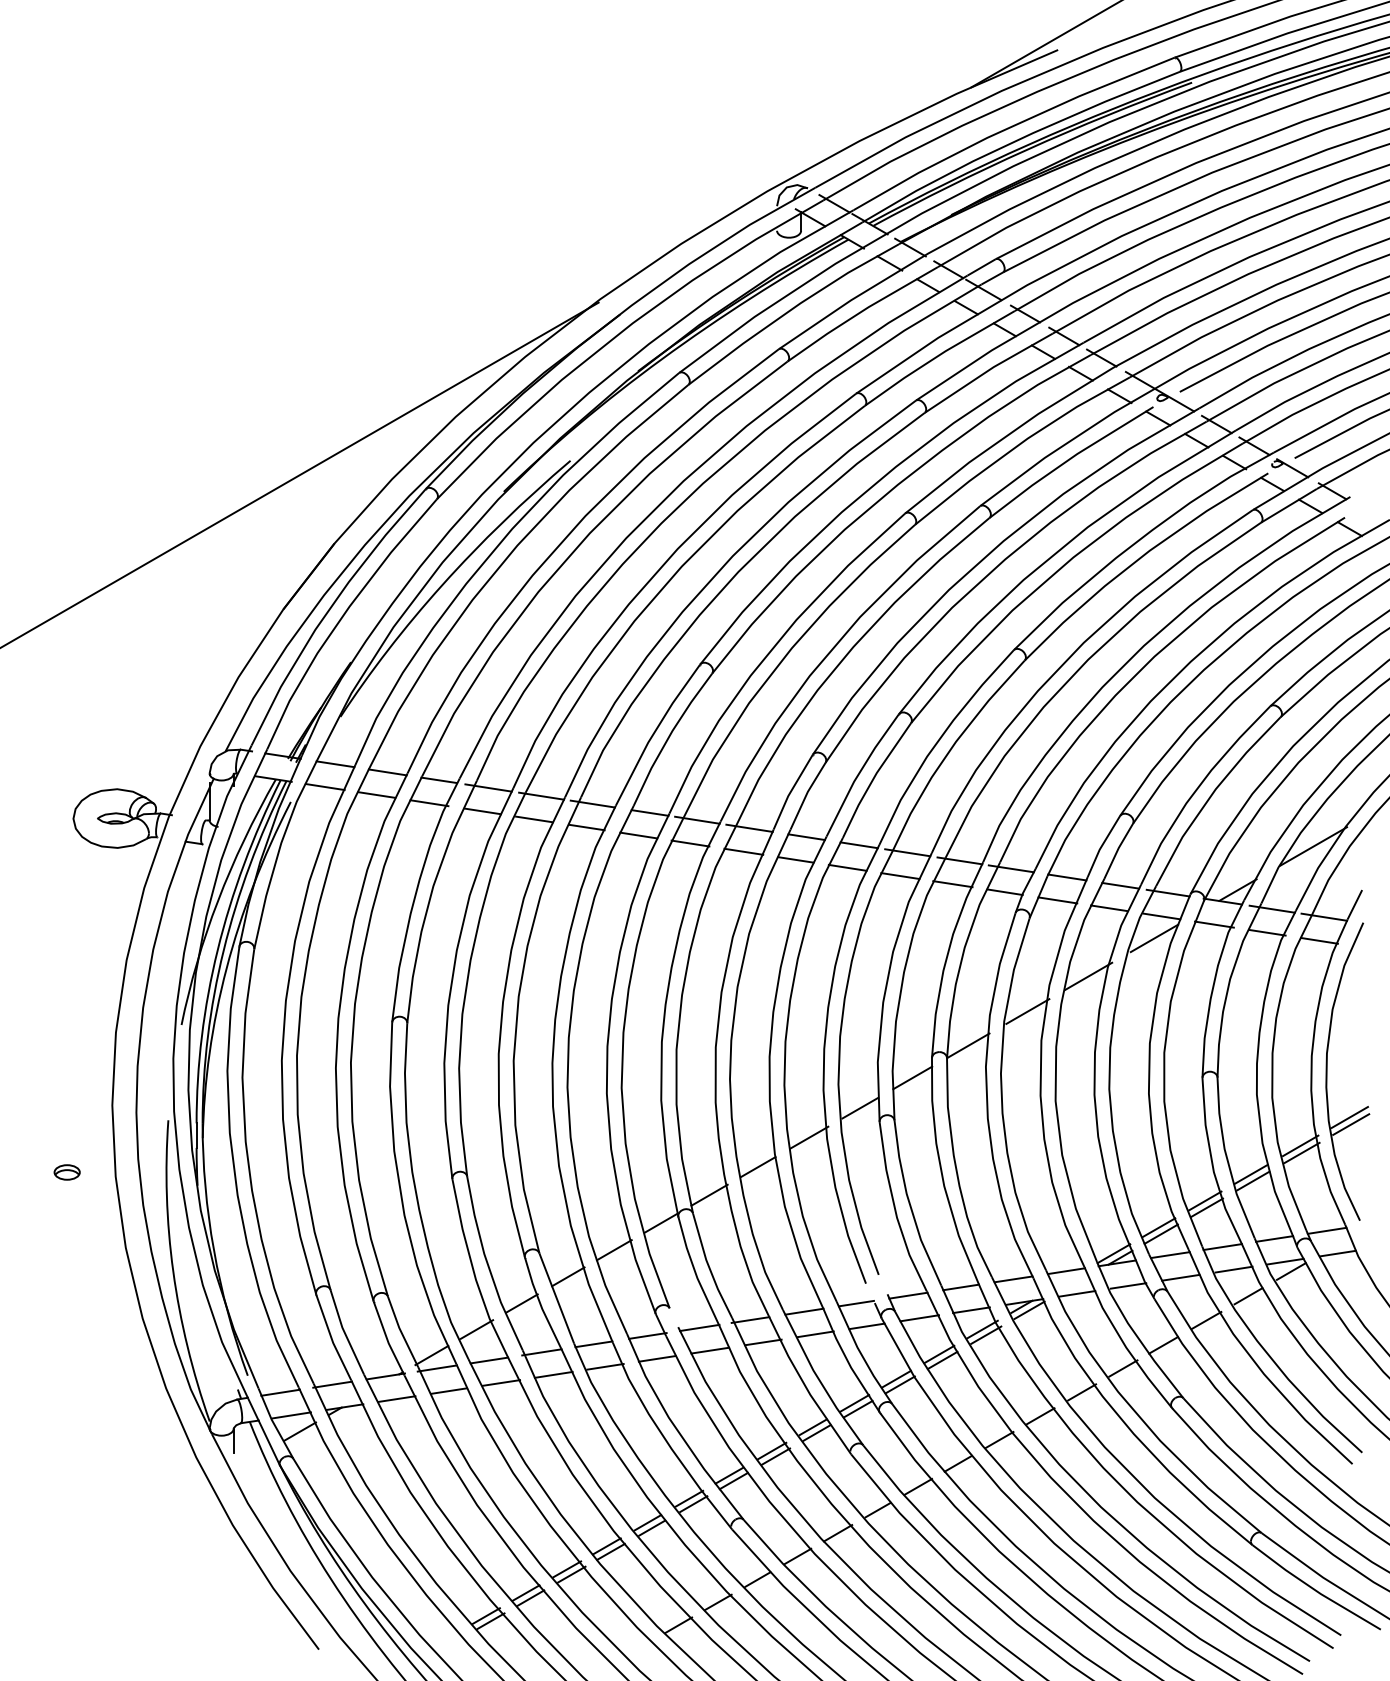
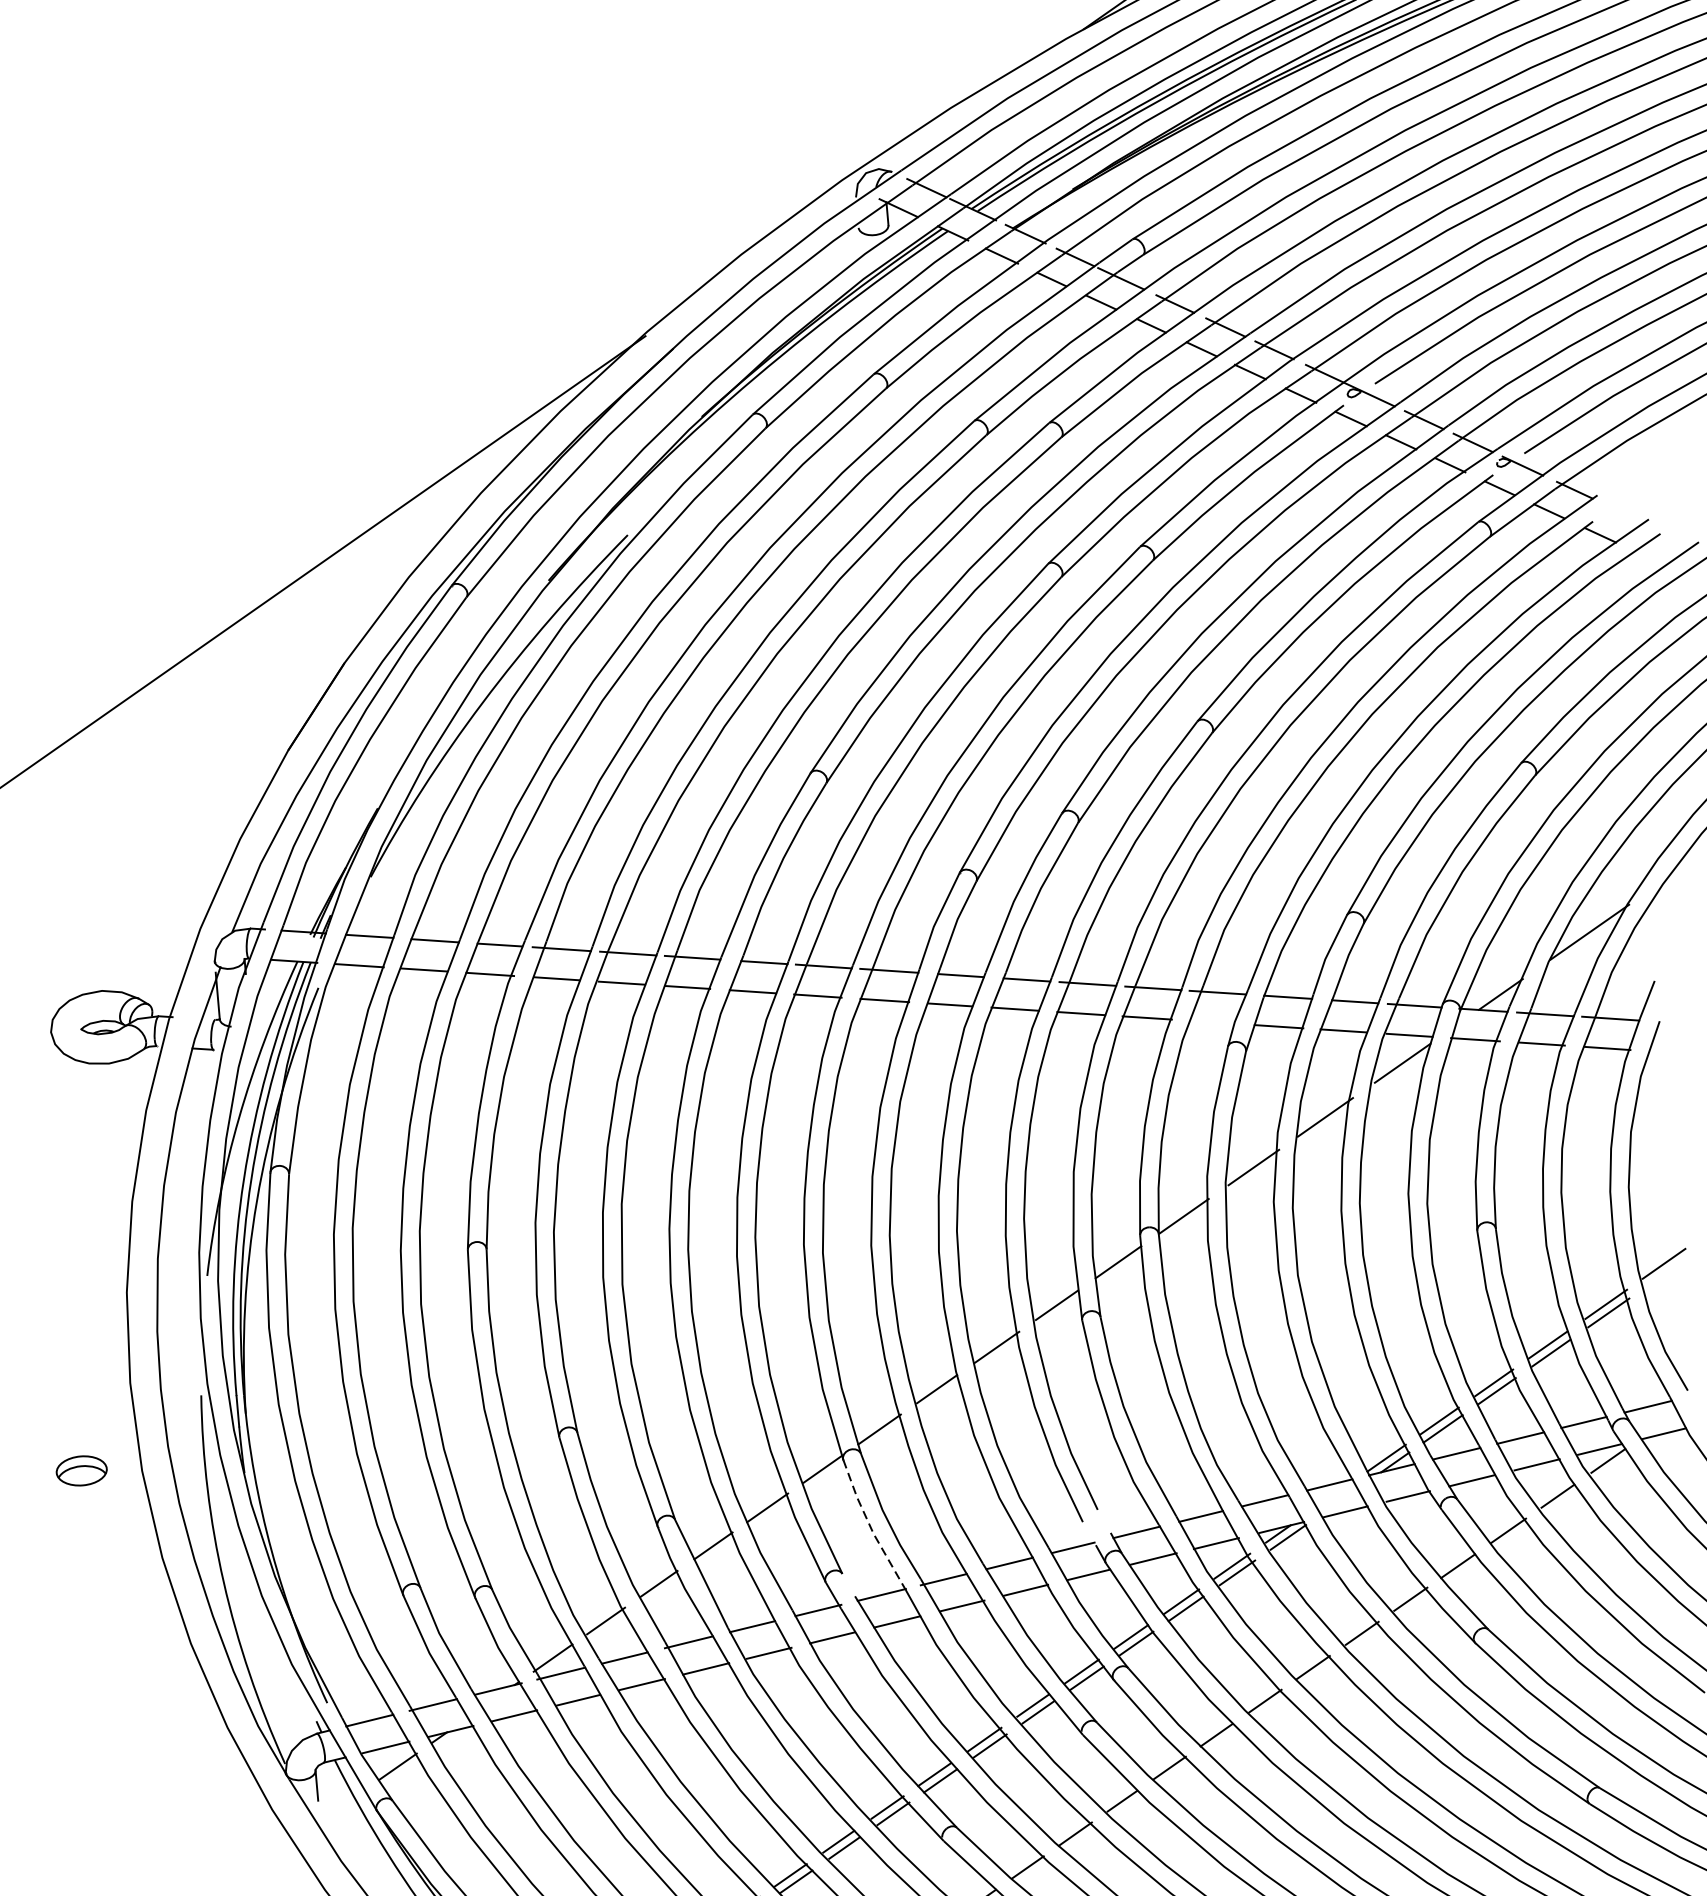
line: (1004, 892) -> (1212, 1022), removed
line: (1351, 1124) -> (1666, 1272), removed
part: (66, 1172) -> (80, 1471), size x1.6
line: (695, 1272) -> (870, 1526), solid -> dashed

